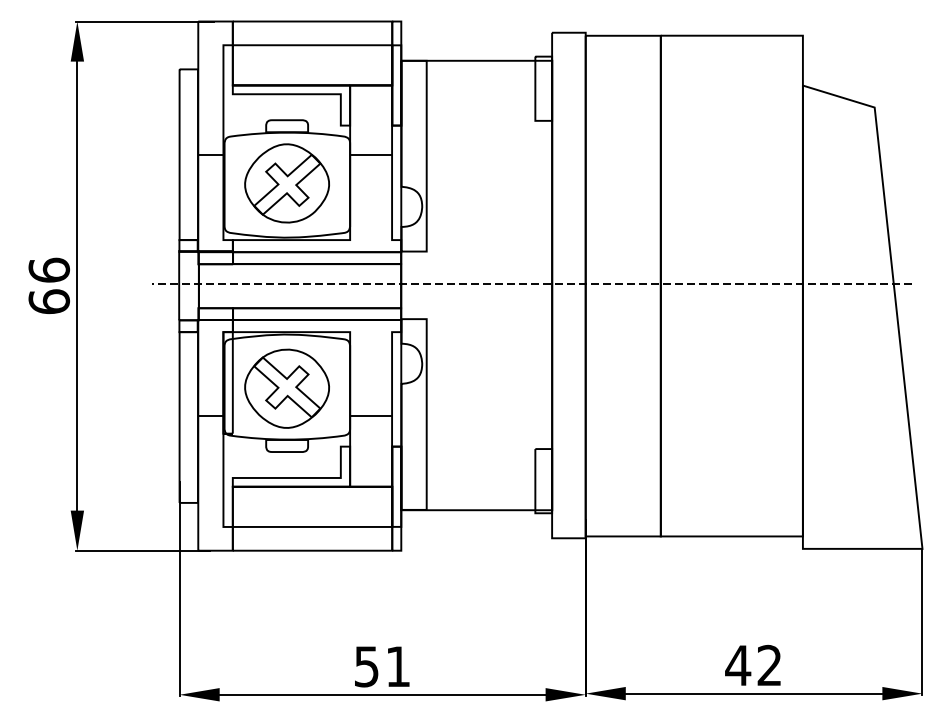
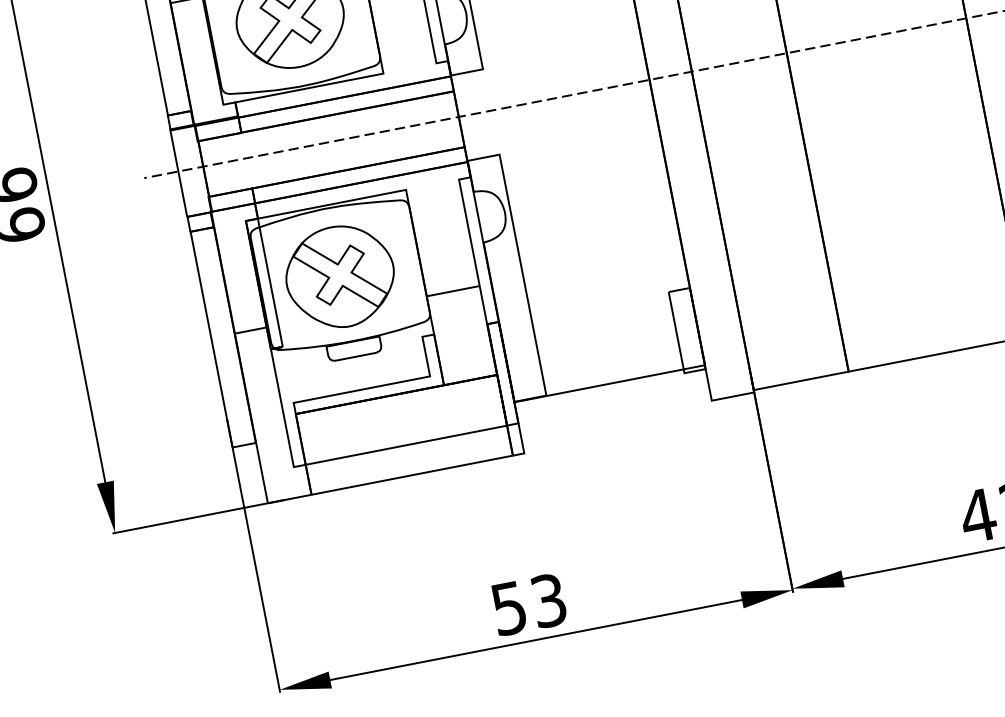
text: (398, 666) -> (549, 600), 51 -> 53

